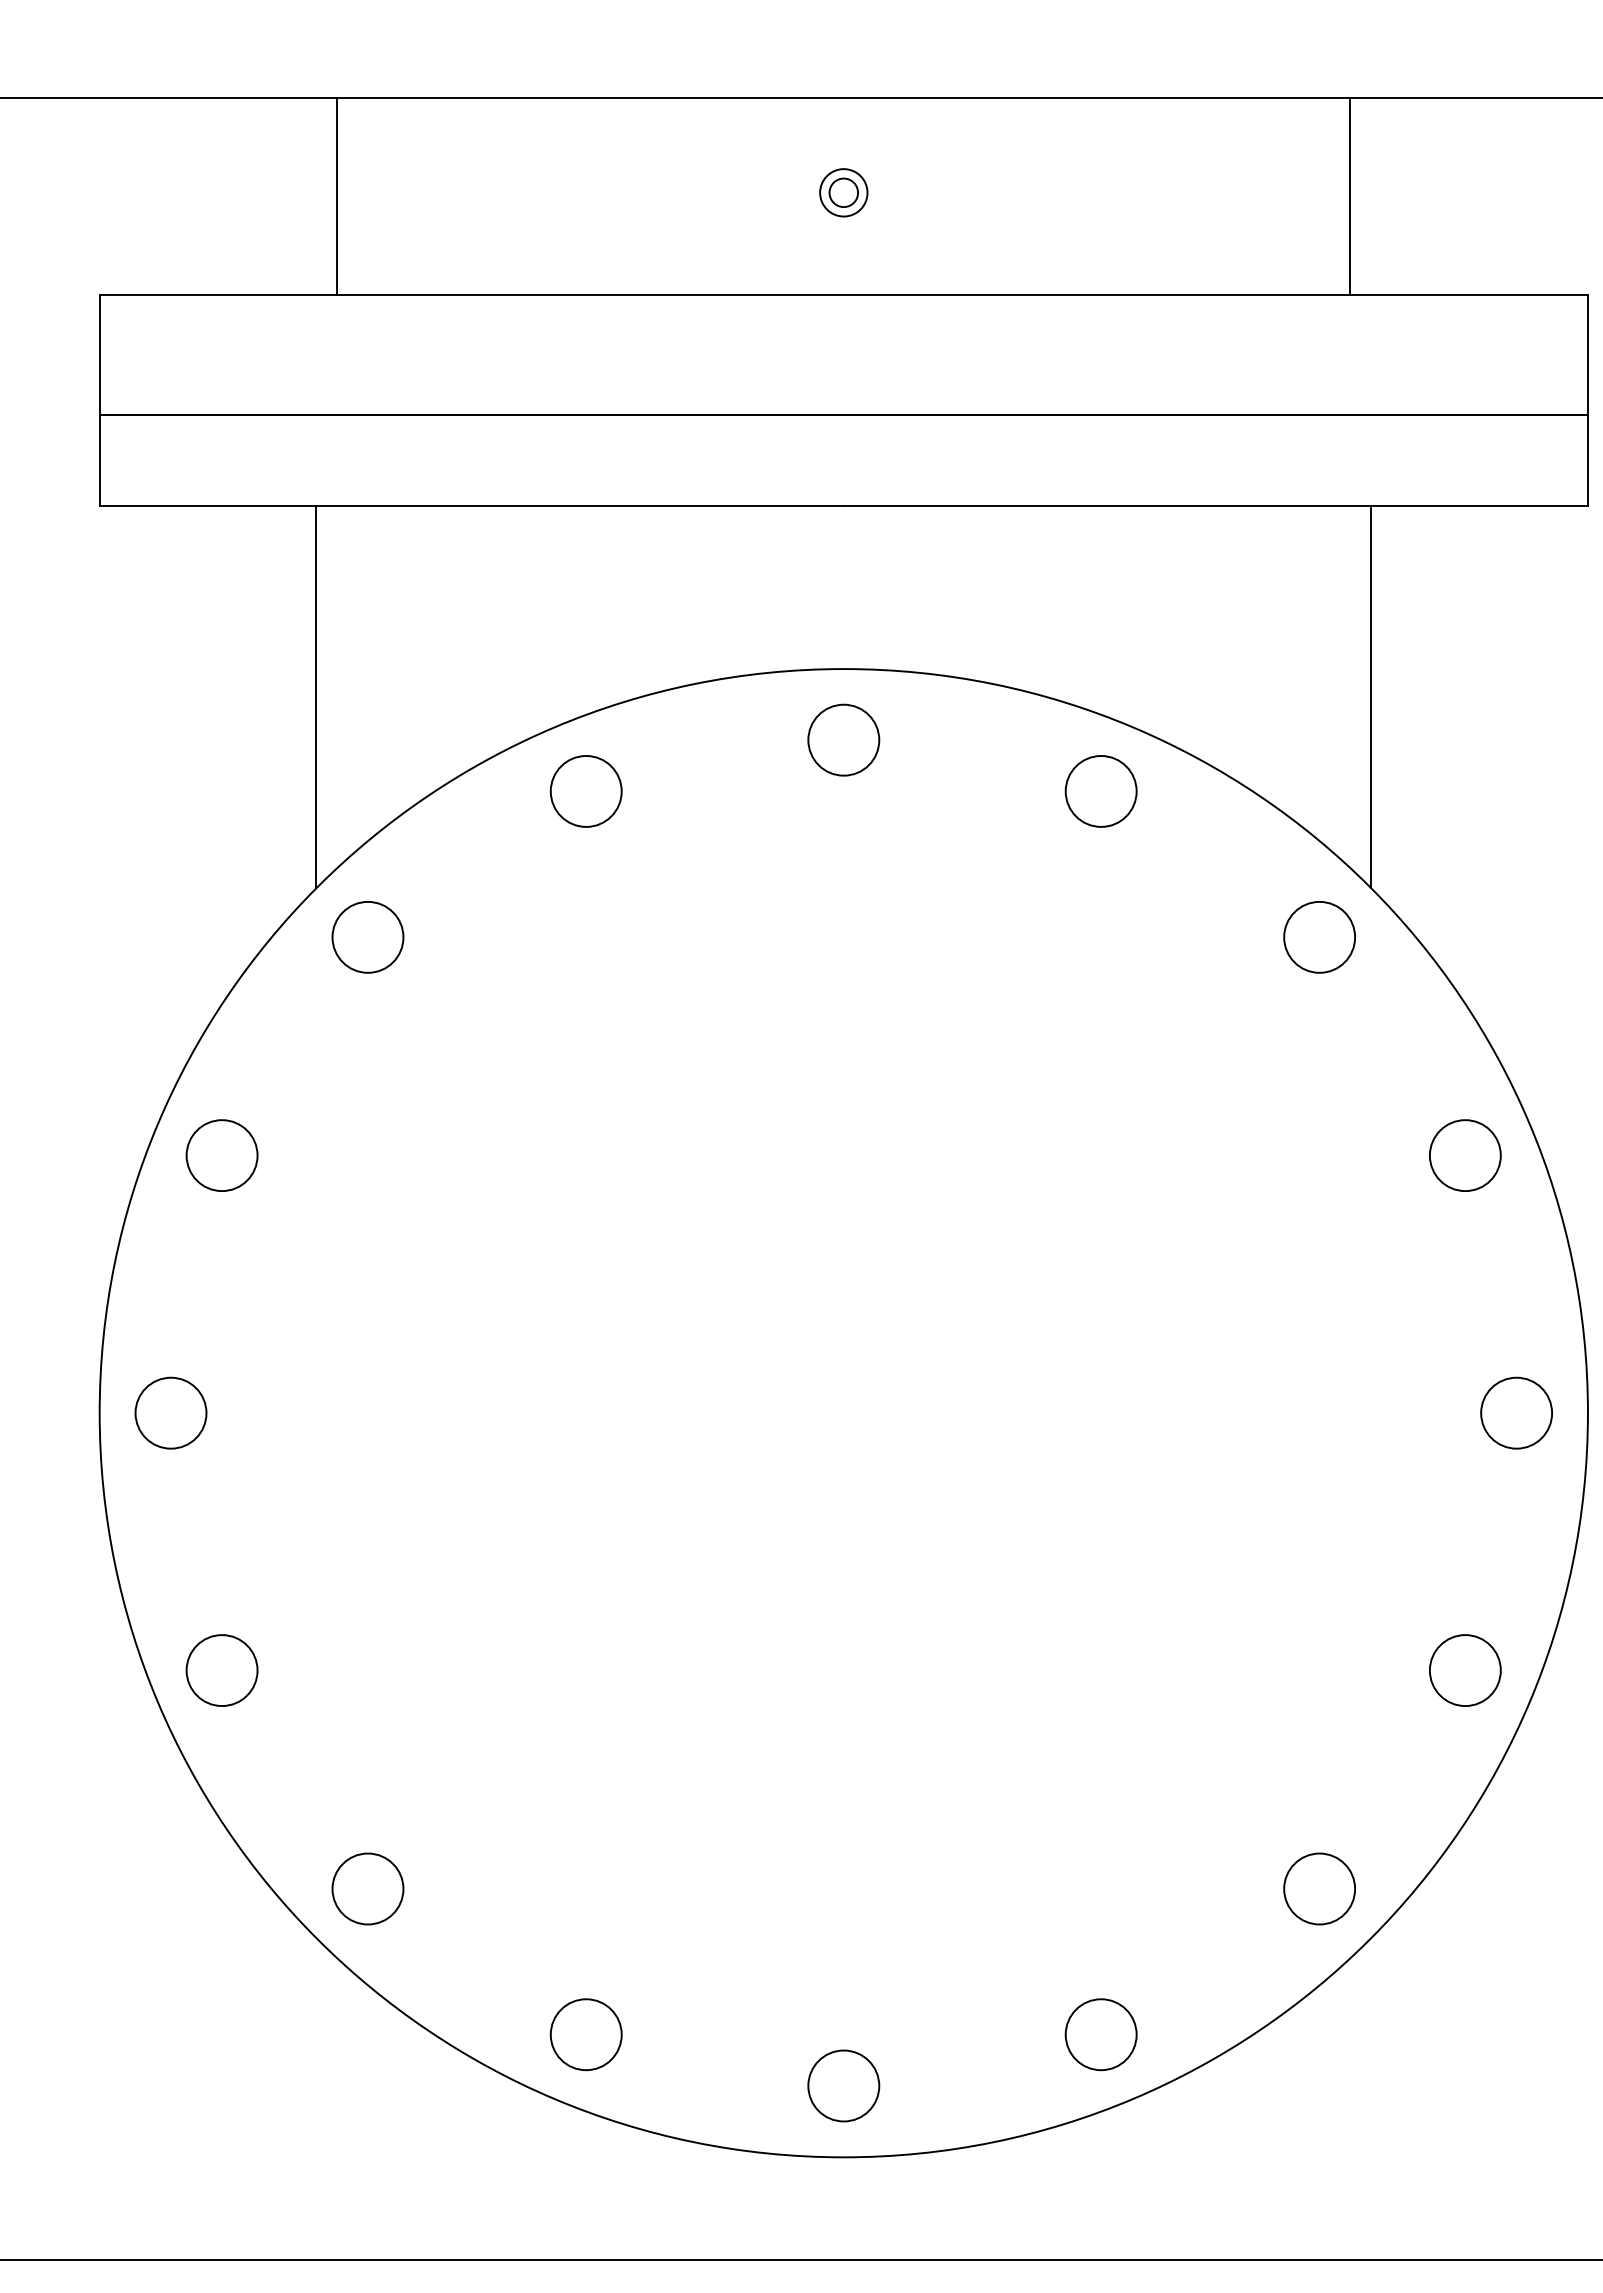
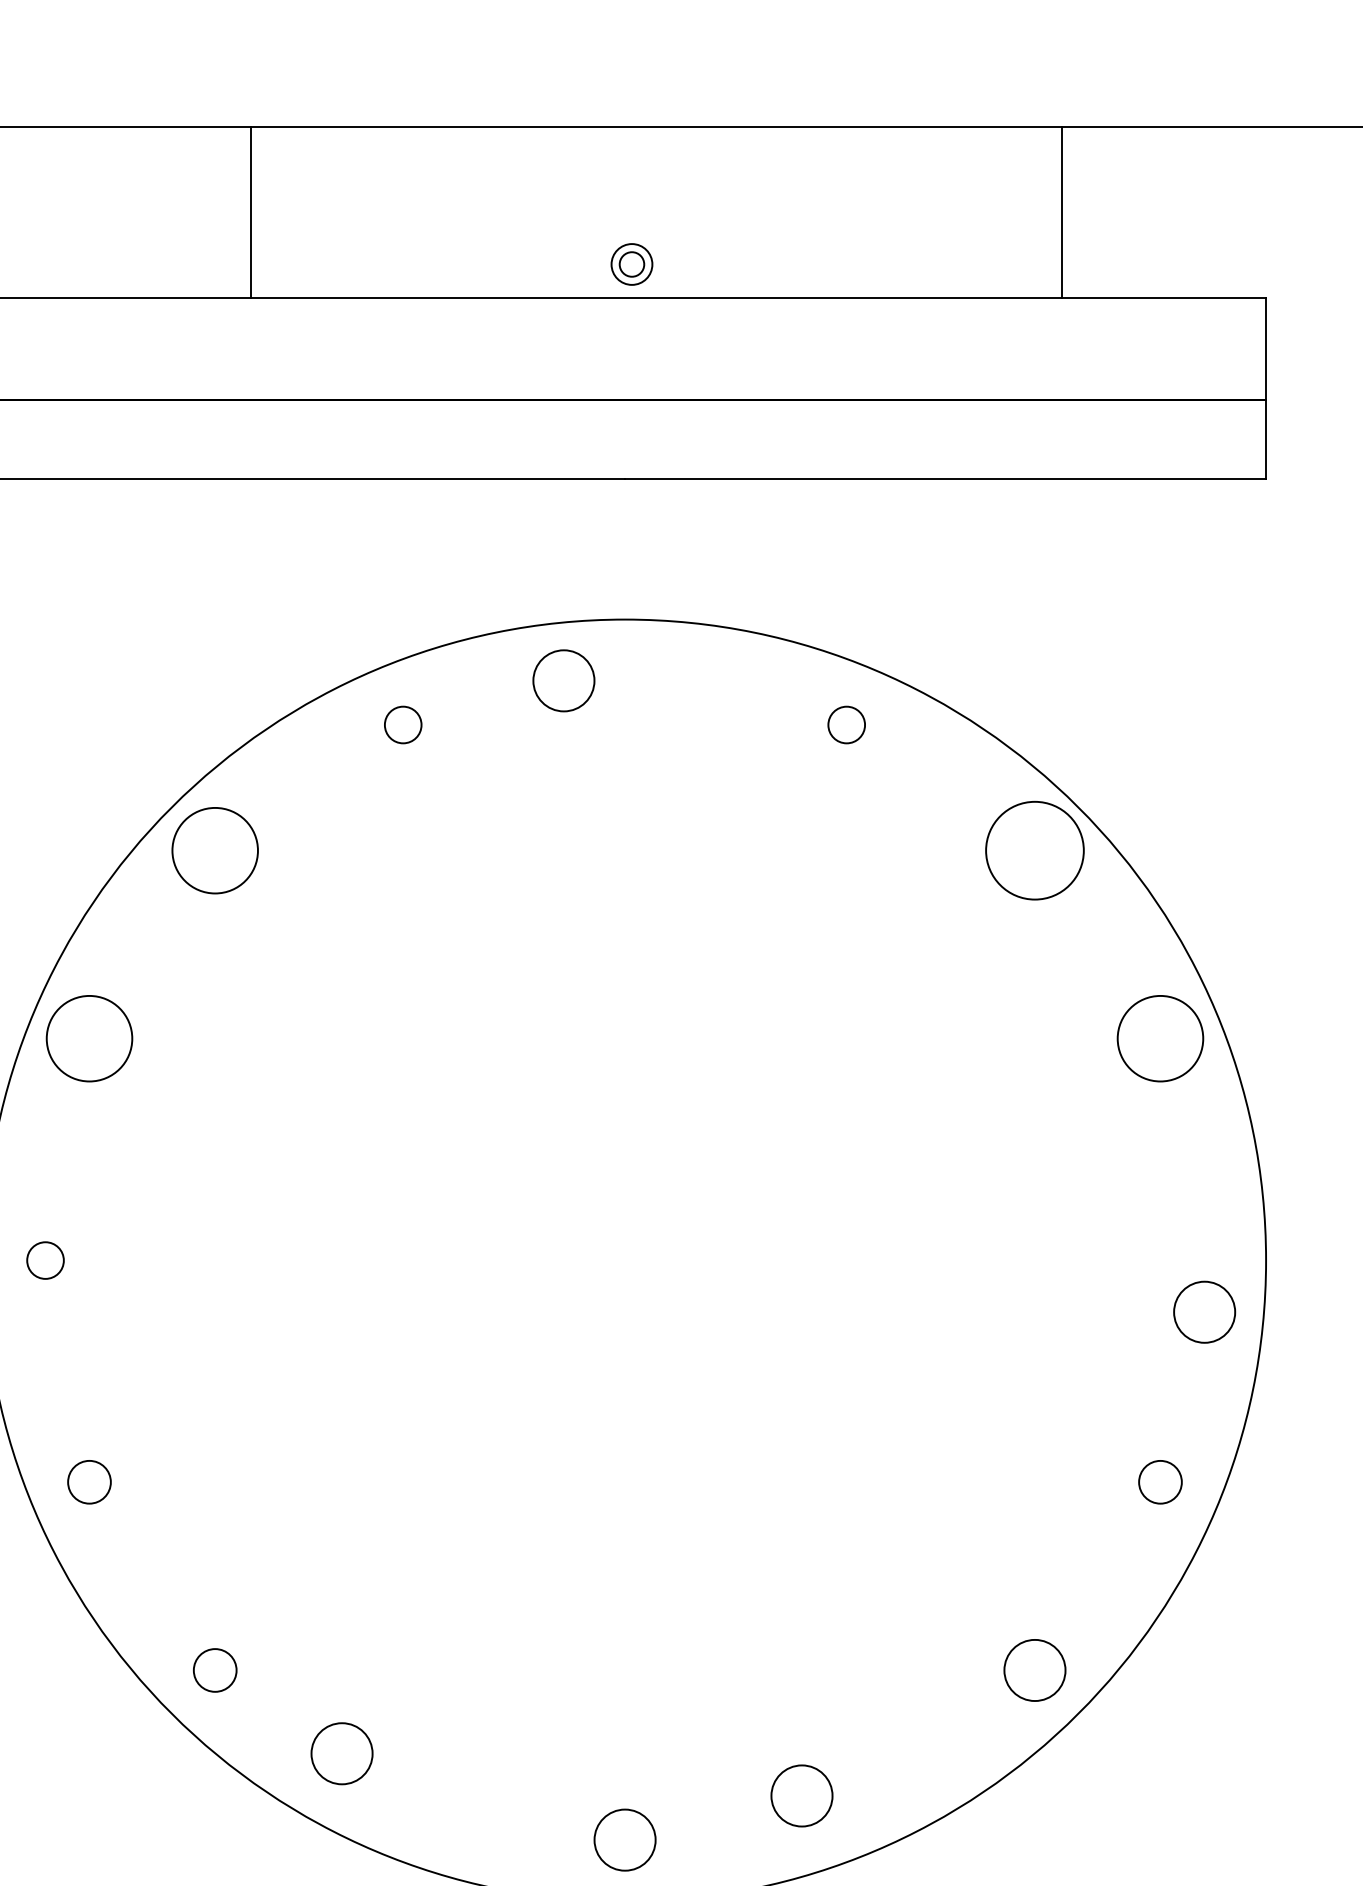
part: (843, 192) -> (631, 264), moved
line: (337, 196) -> (250, 212), moved
line: (316, 696) -> (170, 643), removed
line: (1371, 696) -> (1079, 643), removed
circle: (843, 739) -> (563, 680), moved
circle: (585, 791) -> (402, 725), size x0.6
circle: (1100, 791) -> (846, 725), size x0.6
circle: (367, 936) -> (214, 849), size x1.4
circle: (1319, 936) -> (1034, 849), size x1.6
circle: (221, 1155) -> (89, 1038), size x1.4
circle: (1464, 1155) -> (1159, 1038), size x1.4
circle: (170, 1412) -> (45, 1259), size x0.6
circle: (1516, 1412) -> (1204, 1311), moved
circle: (221, 1670) -> (89, 1482), size x0.7
circle: (1464, 1670) -> (1159, 1482), size x0.7
circle: (367, 1888) -> (214, 1670), size x0.7
circle: (585, 2034) -> (341, 1753), moved
circle: (1100, 2034) -> (801, 1795), moved

